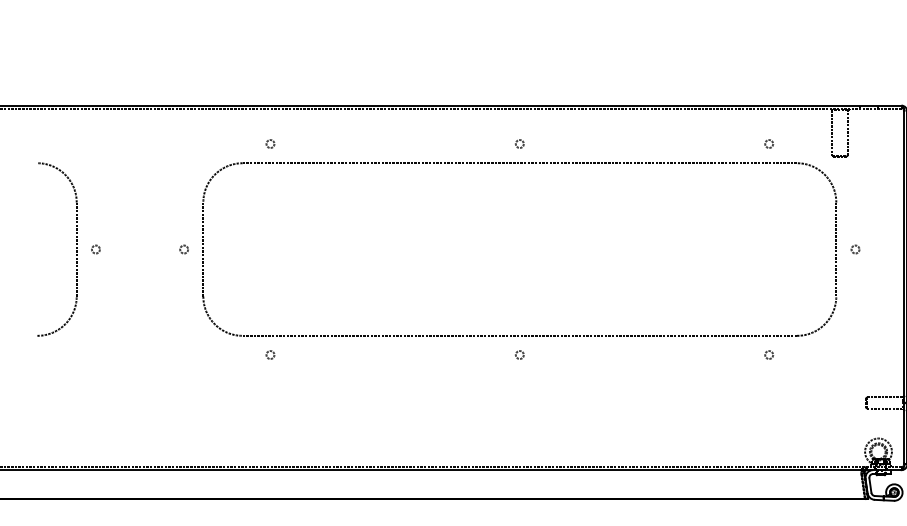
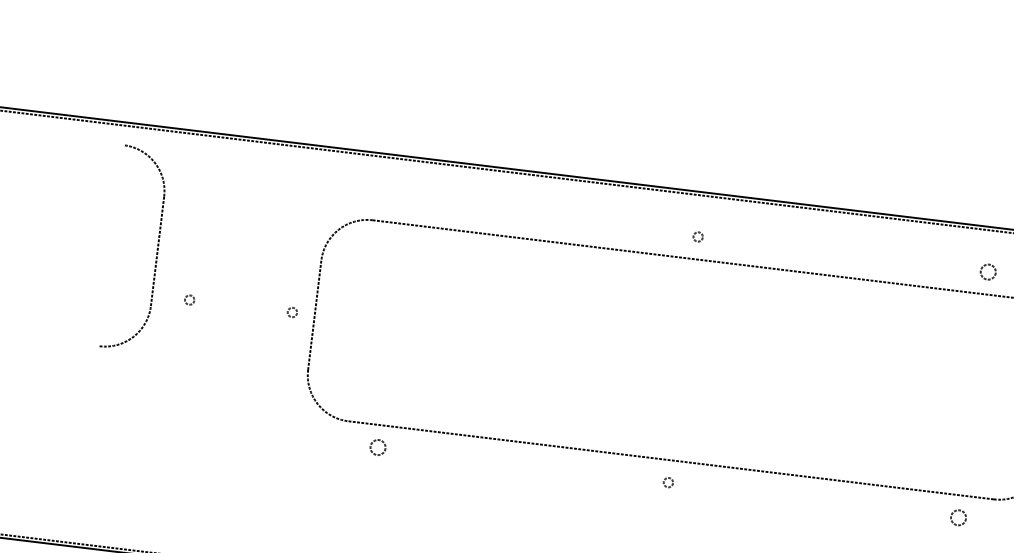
circle: (270, 143) -> (407, 201), removed
circle: (769, 143) -> (988, 271), size x1.6
part: (76, 248) -> (157, 250), moved
circle: (270, 354) -> (378, 446), size x1.6
circle: (769, 354) -> (959, 517), size x1.6

